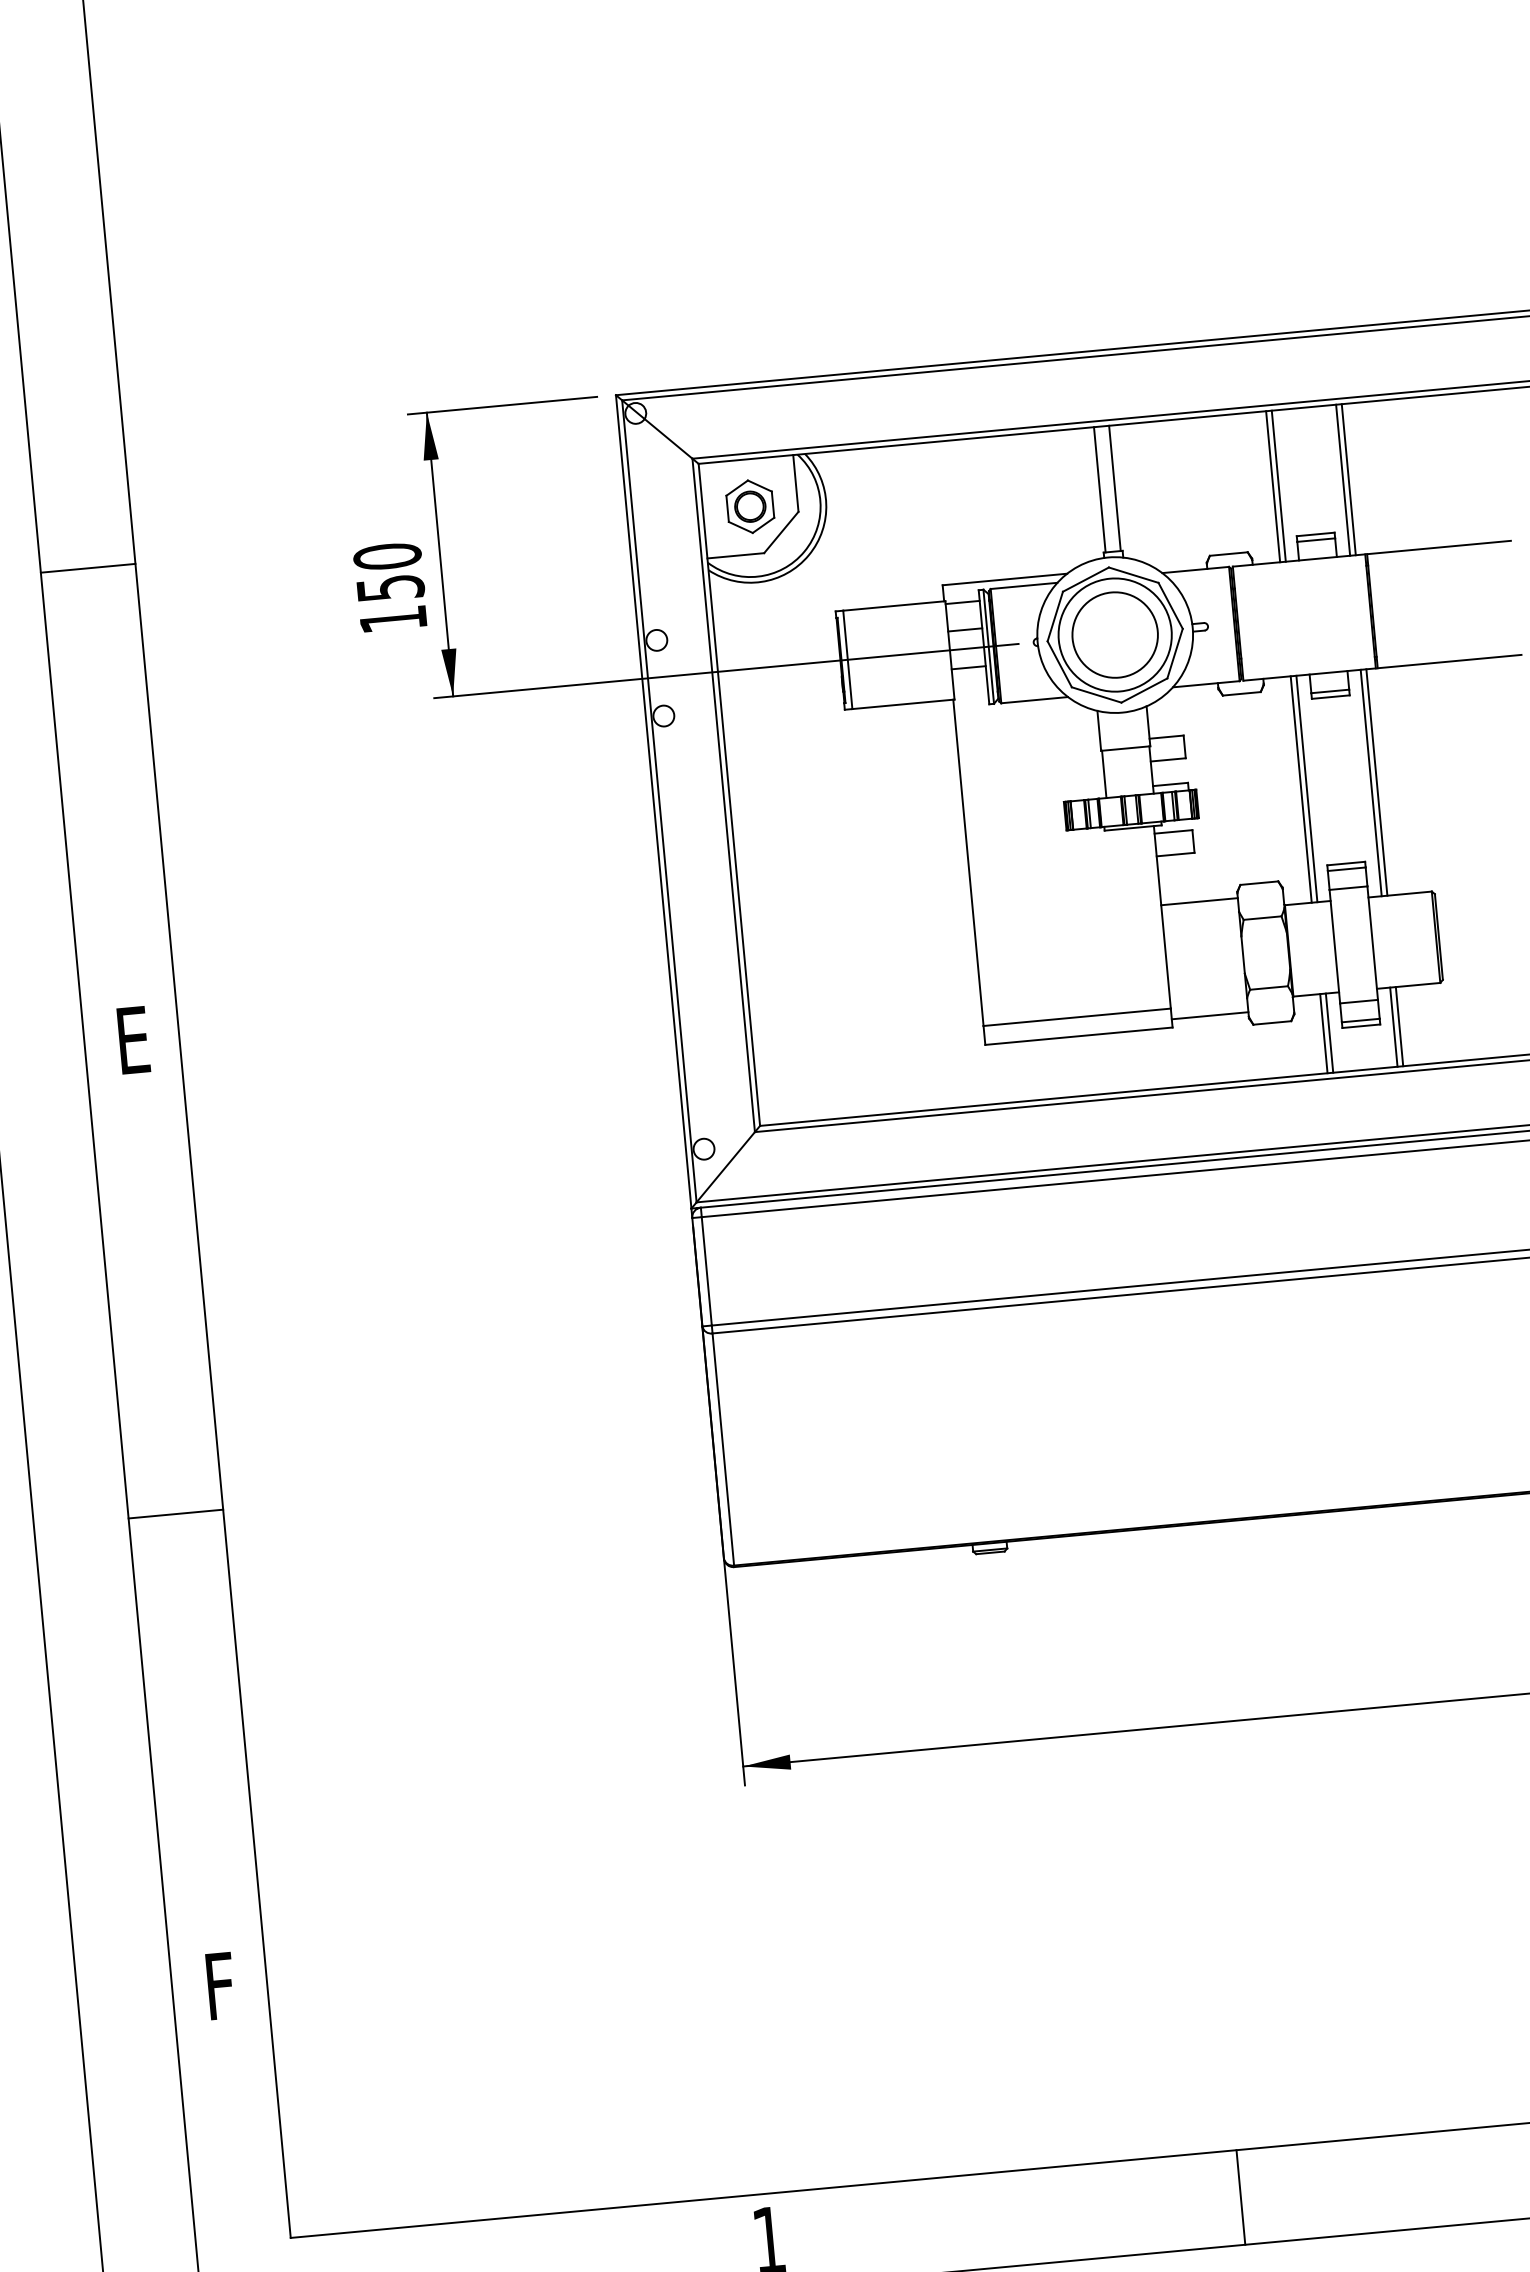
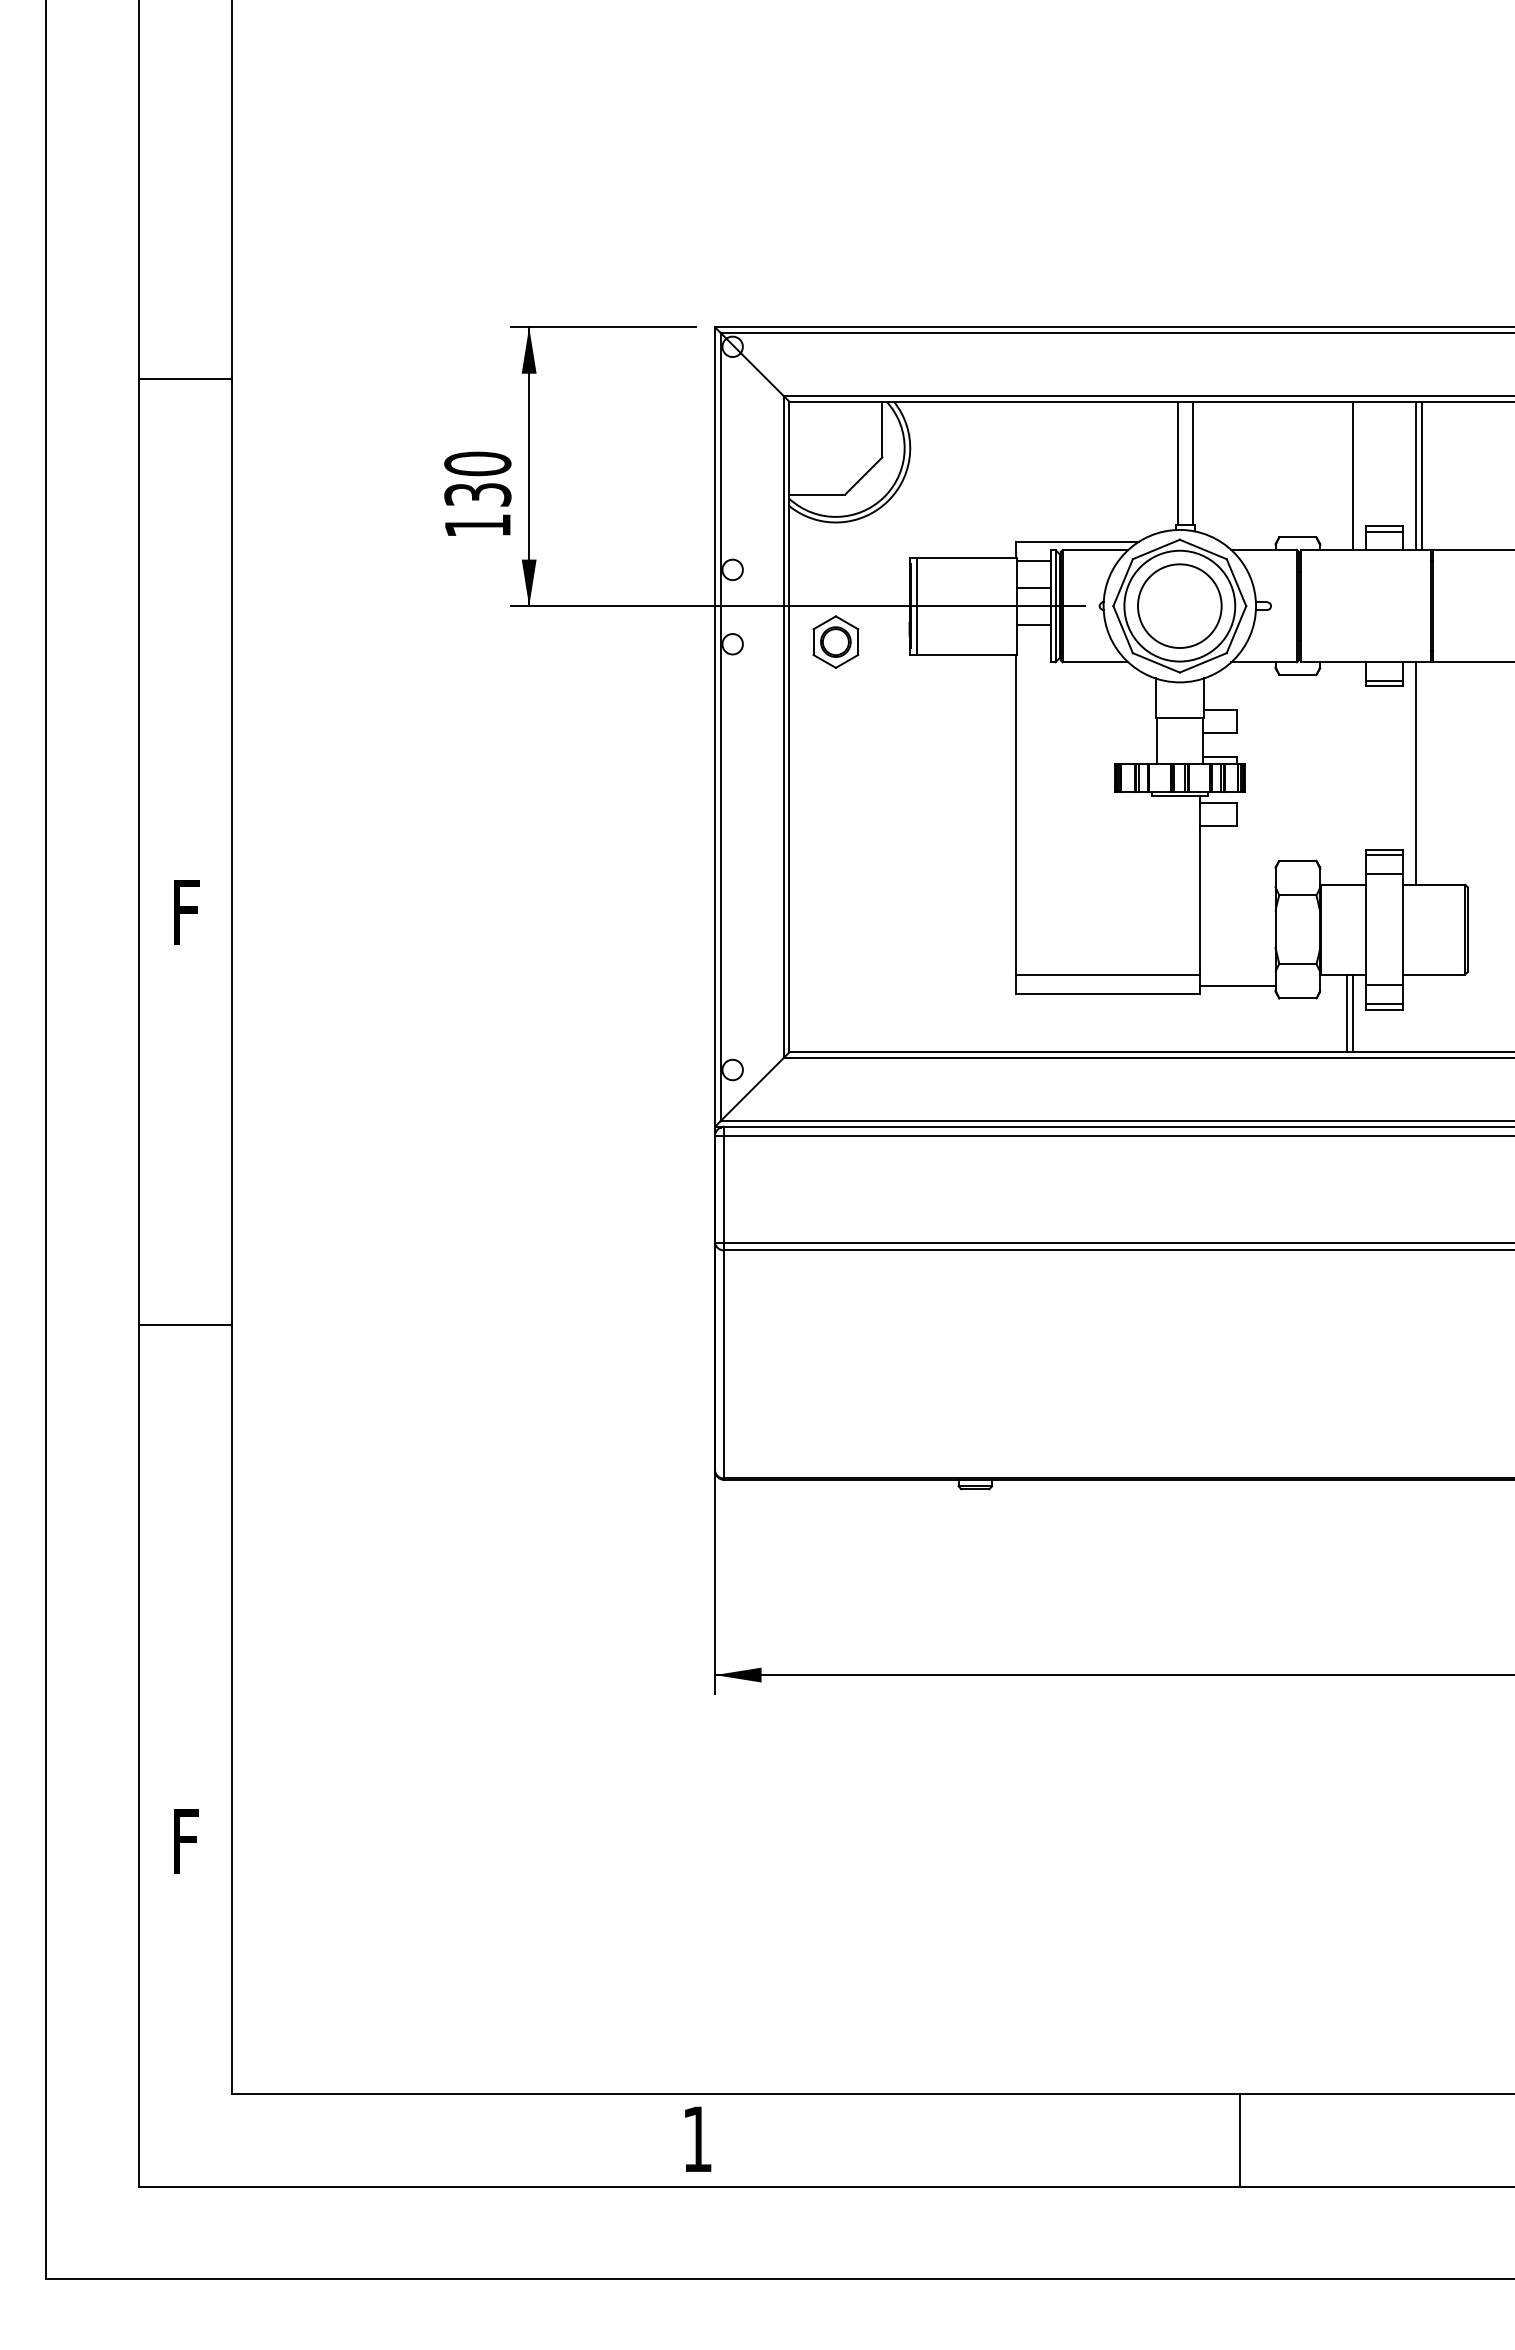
line: (1273, 486) -> (1347, 475), removed
part: (749, 506) -> (835, 641), moved
line: (87, 568) -> (184, 379), moved
text: (390, 587) -> (477, 494), 150 -> 130
line: (1376, 782) -> (1421, 773), removed
line: (1301, 789) -> (1347, 773), removed
line: (1306, 789) -> (1352, 773), removed
line: (1199, 901) -> (1237, 873), removed
line: (1399, 1026) -> (1421, 1013), removed
line: (1393, 1027) -> (1415, 1013), removed
text: (133, 1040) -> (186, 912), E -> F
line: (175, 1513) -> (184, 1324), moved
line: (1241, 2196) -> (1240, 2139), moved

